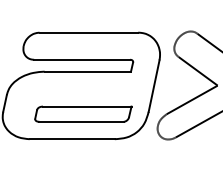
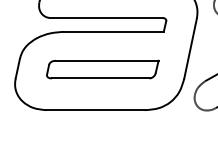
part: (83, 113) -> (102, 68), moved

